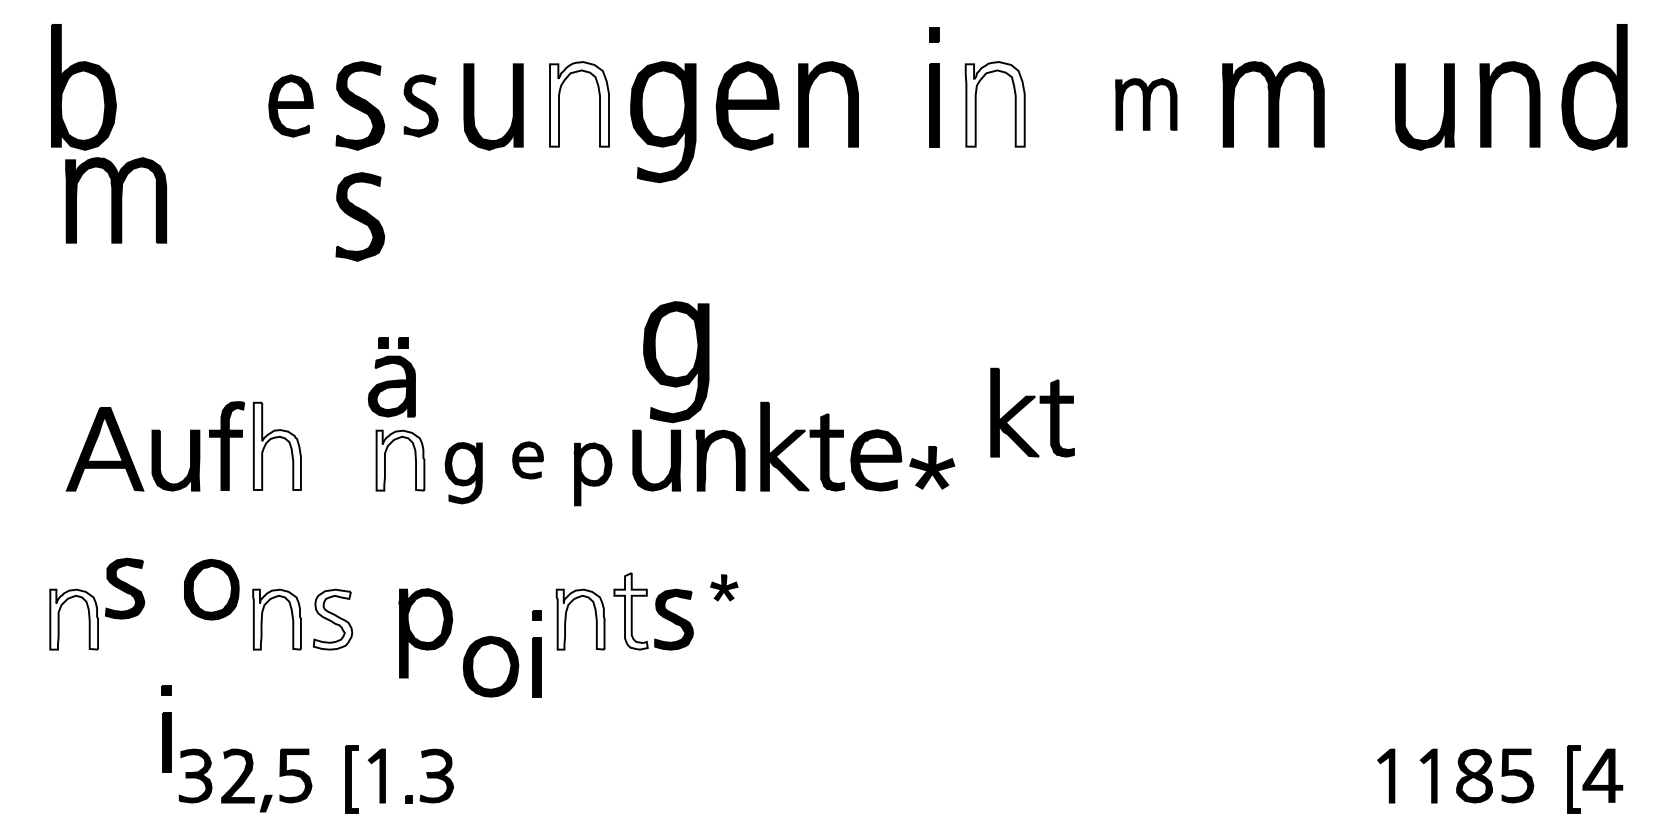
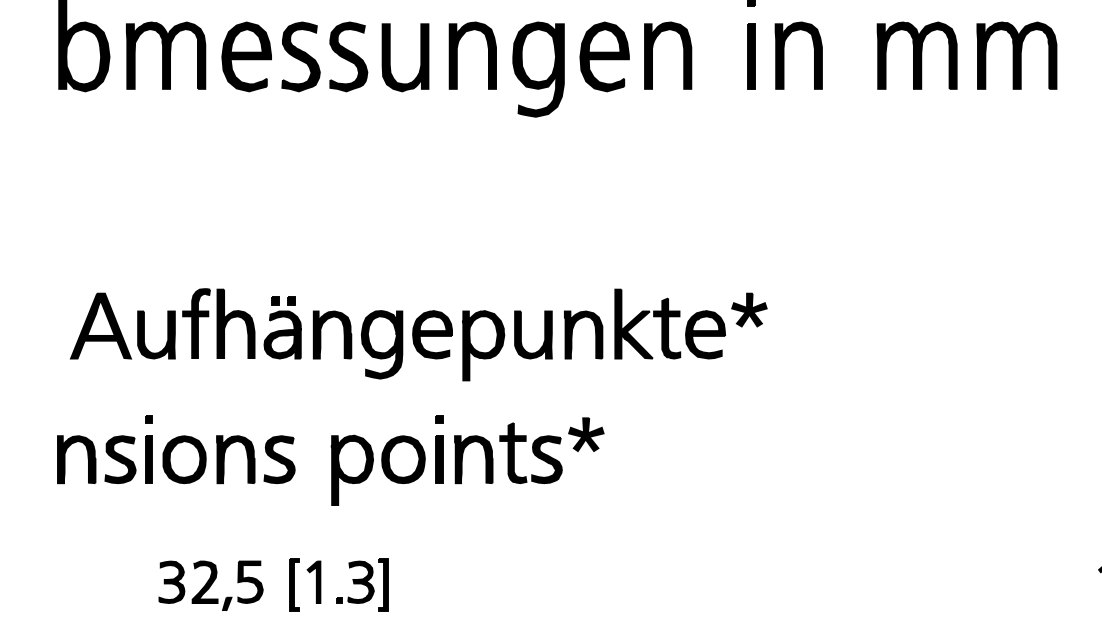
fill: (579, 104) -> (472, 55), added
fill: (994, 104) -> (798, 55), added
part: (1146, 104) -> (917, 55), size x1.67
part: (290, 105) -> (246, 56), size x1.43
part: (420, 105) -> (348, 56), size x1.43
part: (115, 200) -> (165, 55), moved
part: (360, 216) -> (301, 143), removed
part: (676, 362) -> (548, 258), removed
part: (391, 377) -> (282, 327), moved
part: (1026, 405) -> (823, 291), removed
fill: (276, 445) -> (235, 323), added
fill: (400, 460) -> (332, 334), added
part: (527, 460) -> (432, 334), size x1.67
part: (932, 467) -> (749, 309), moved
part: (463, 473) -> (381, 345), size x1.43
part: (592, 474) -> (483, 345), size x1.43
part: (724, 587) -> (586, 434), size x1.67
part: (125, 588) -> (120, 459), moved
part: (211, 589) -> (184, 459), moved
fill: (630, 611) -> (512, 453), added
fill: (74, 619) -> (76, 459), added
fill: (276, 619) -> (235, 459), added
fill: (332, 619) -> (279, 459), added
fill: (580, 619) -> (473, 459), added
part: (536, 653) -> (439, 448), moved
part: (490, 666) -> (403, 459), moved
part: (166, 728) -> (149, 448), moved
part: (465, 779) -> (383, 585), added

